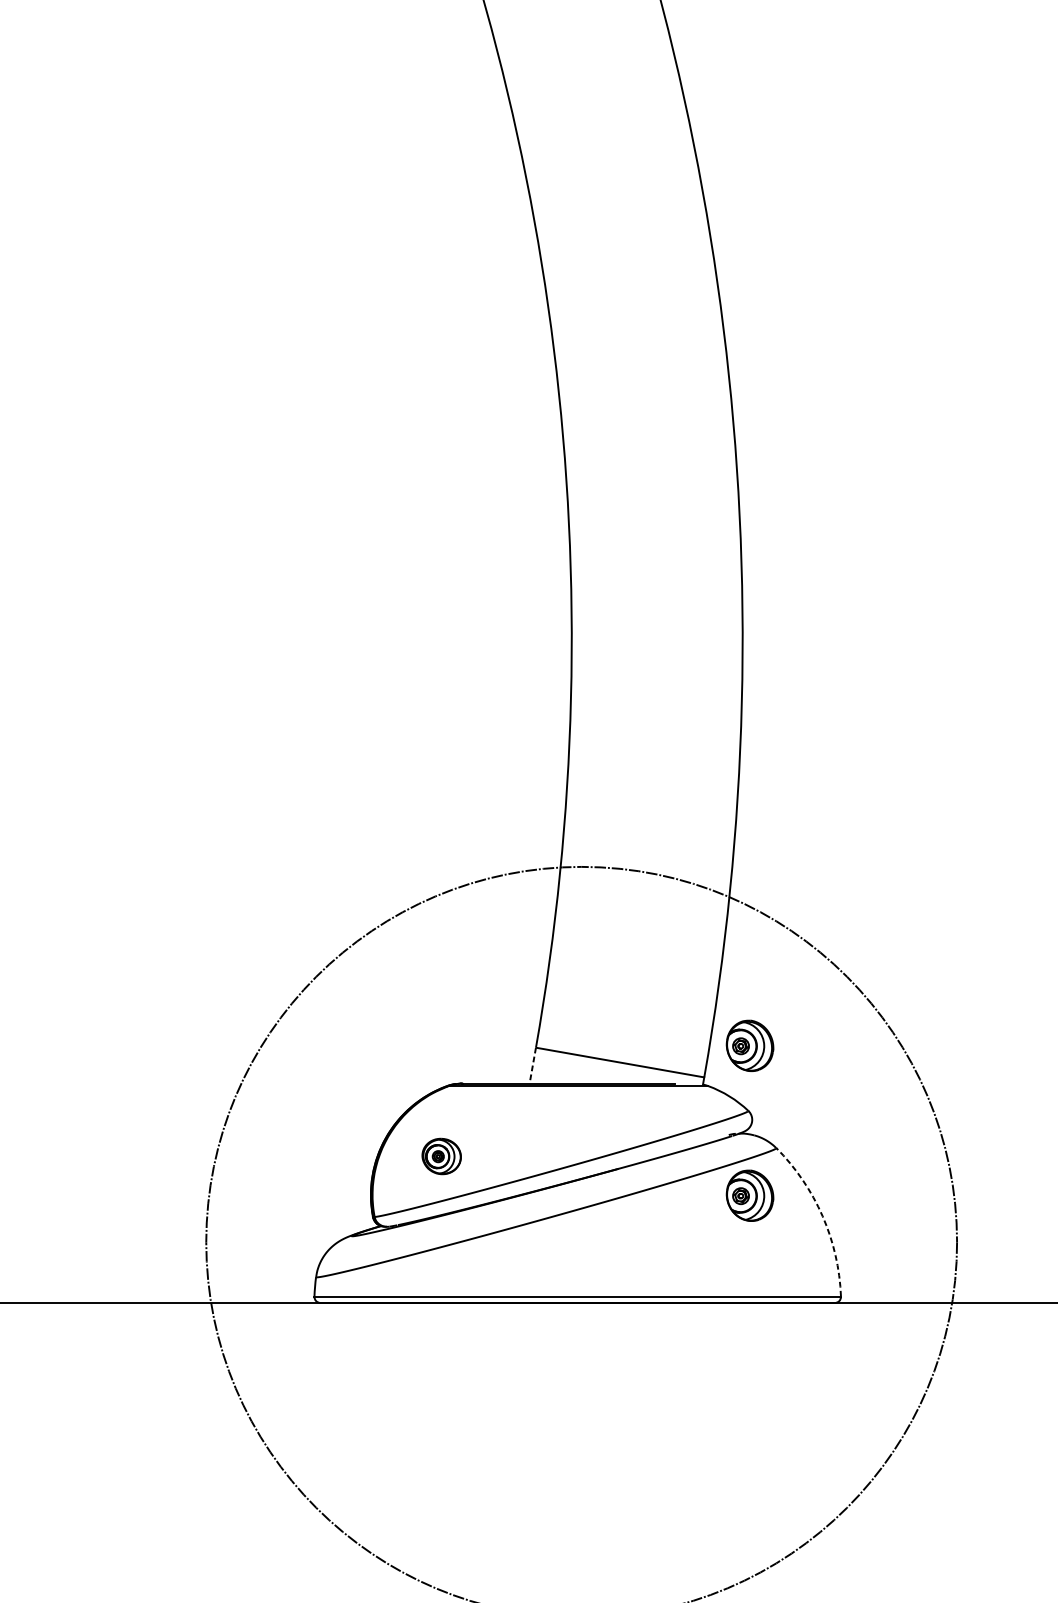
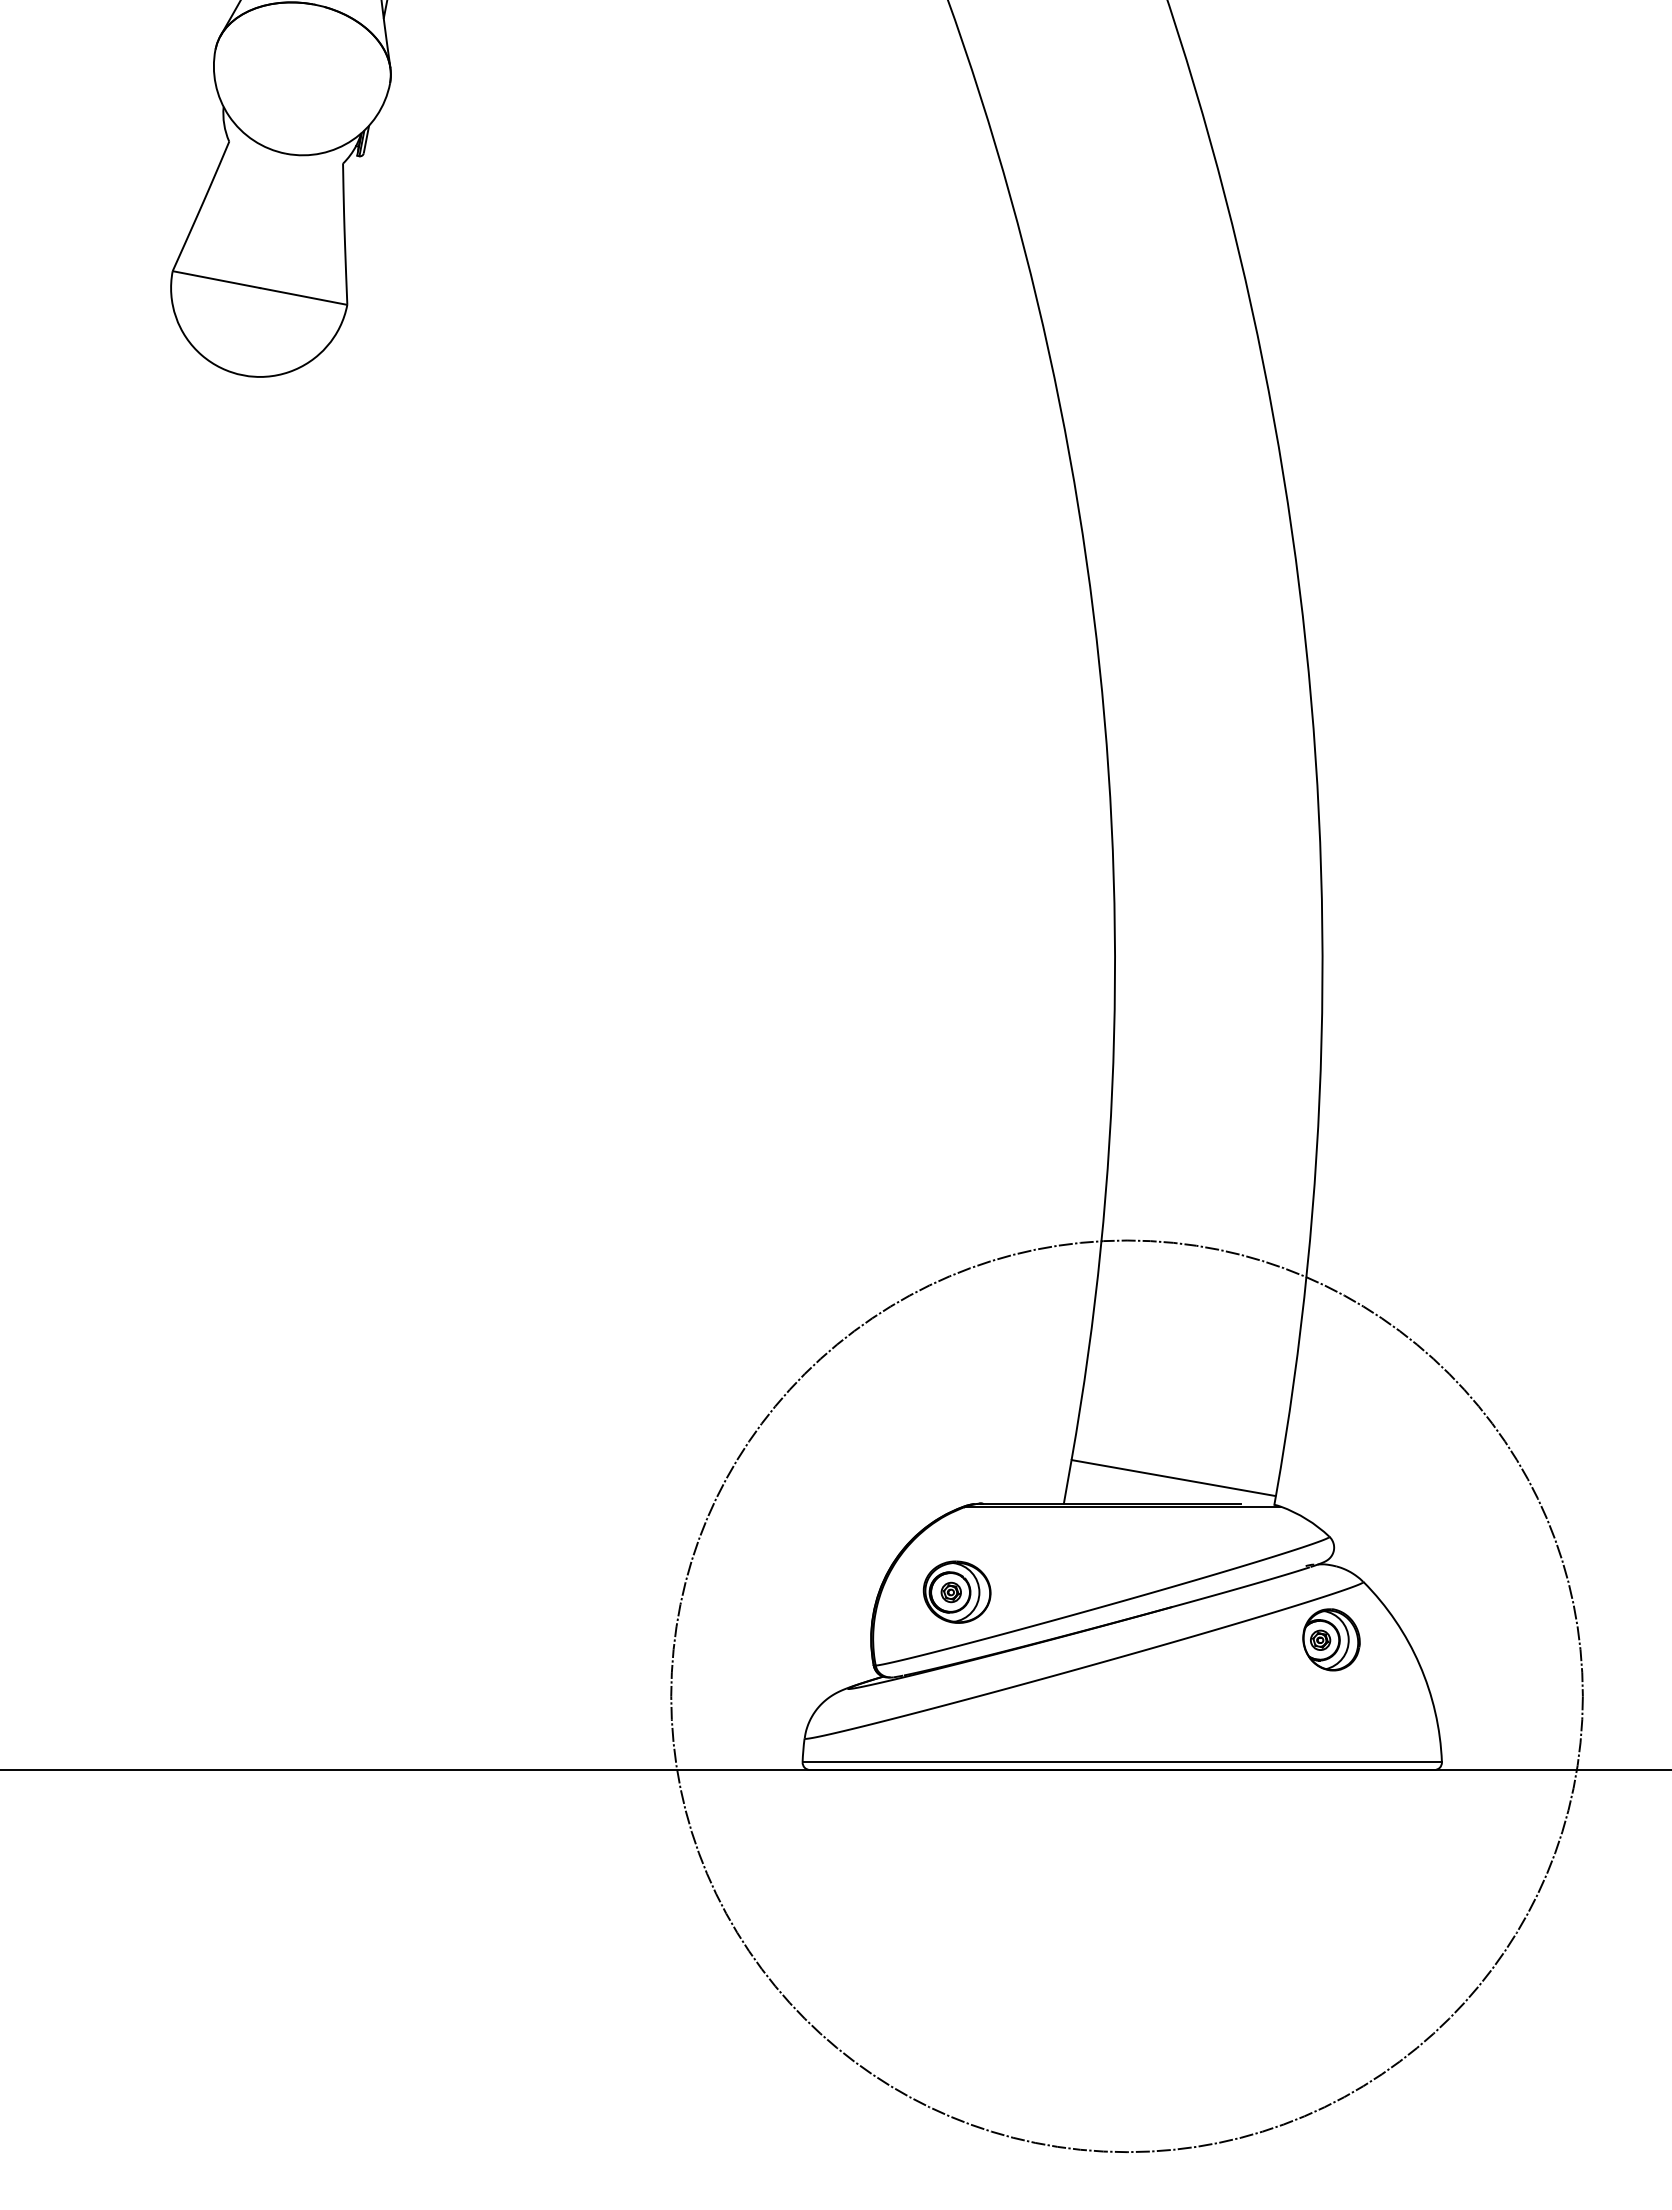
part: (750, 1045) -> (1331, 1457), removed
line: (532, 1066) -> (1067, 1482), dashed -> solid
part: (441, 1155) -> (956, 1591), size x1.43
arc: (822, 1216) -> (1419, 1664), dashed -> solid

